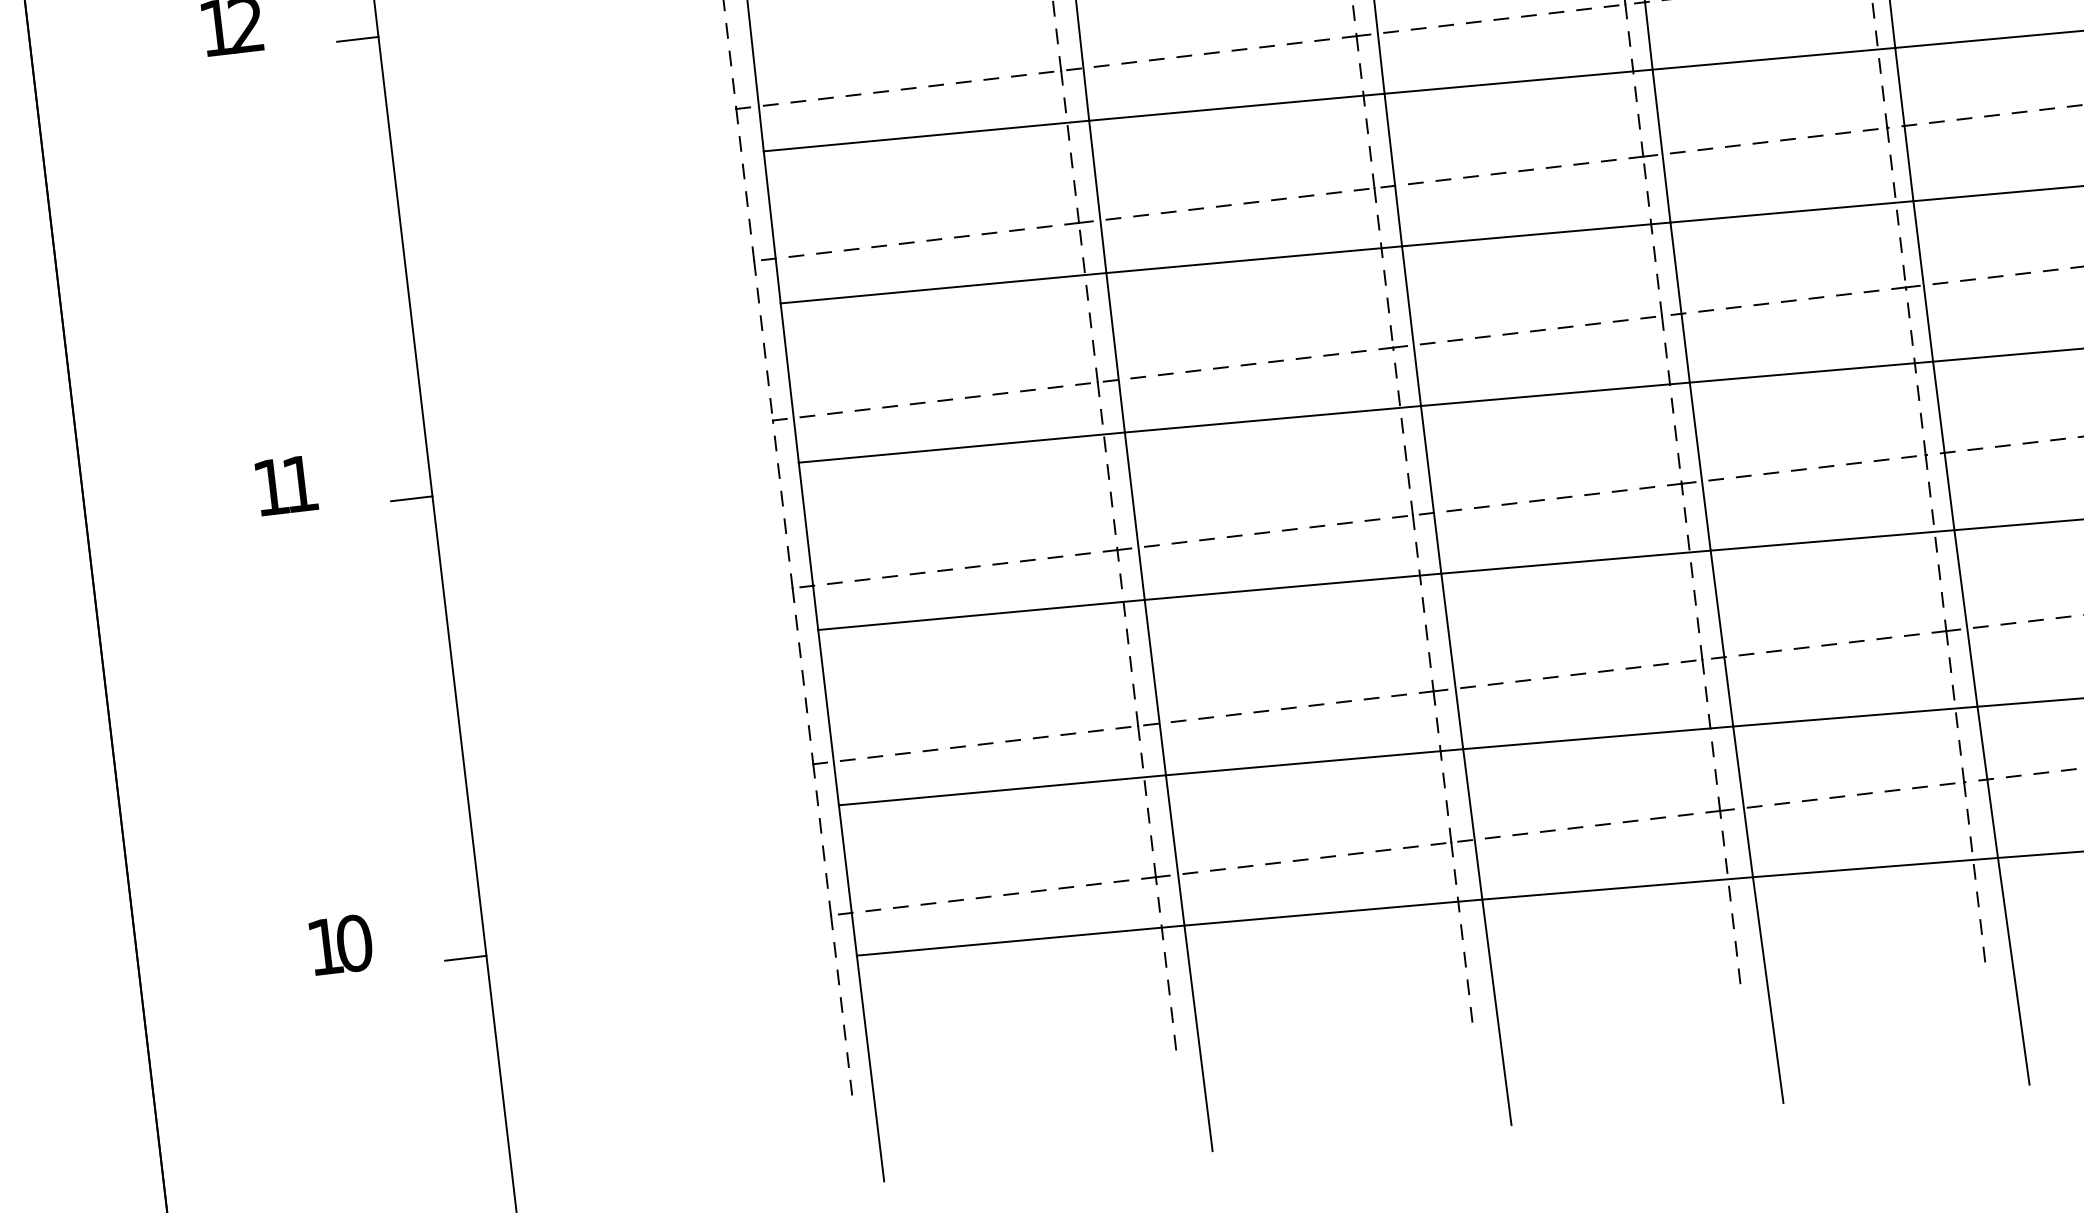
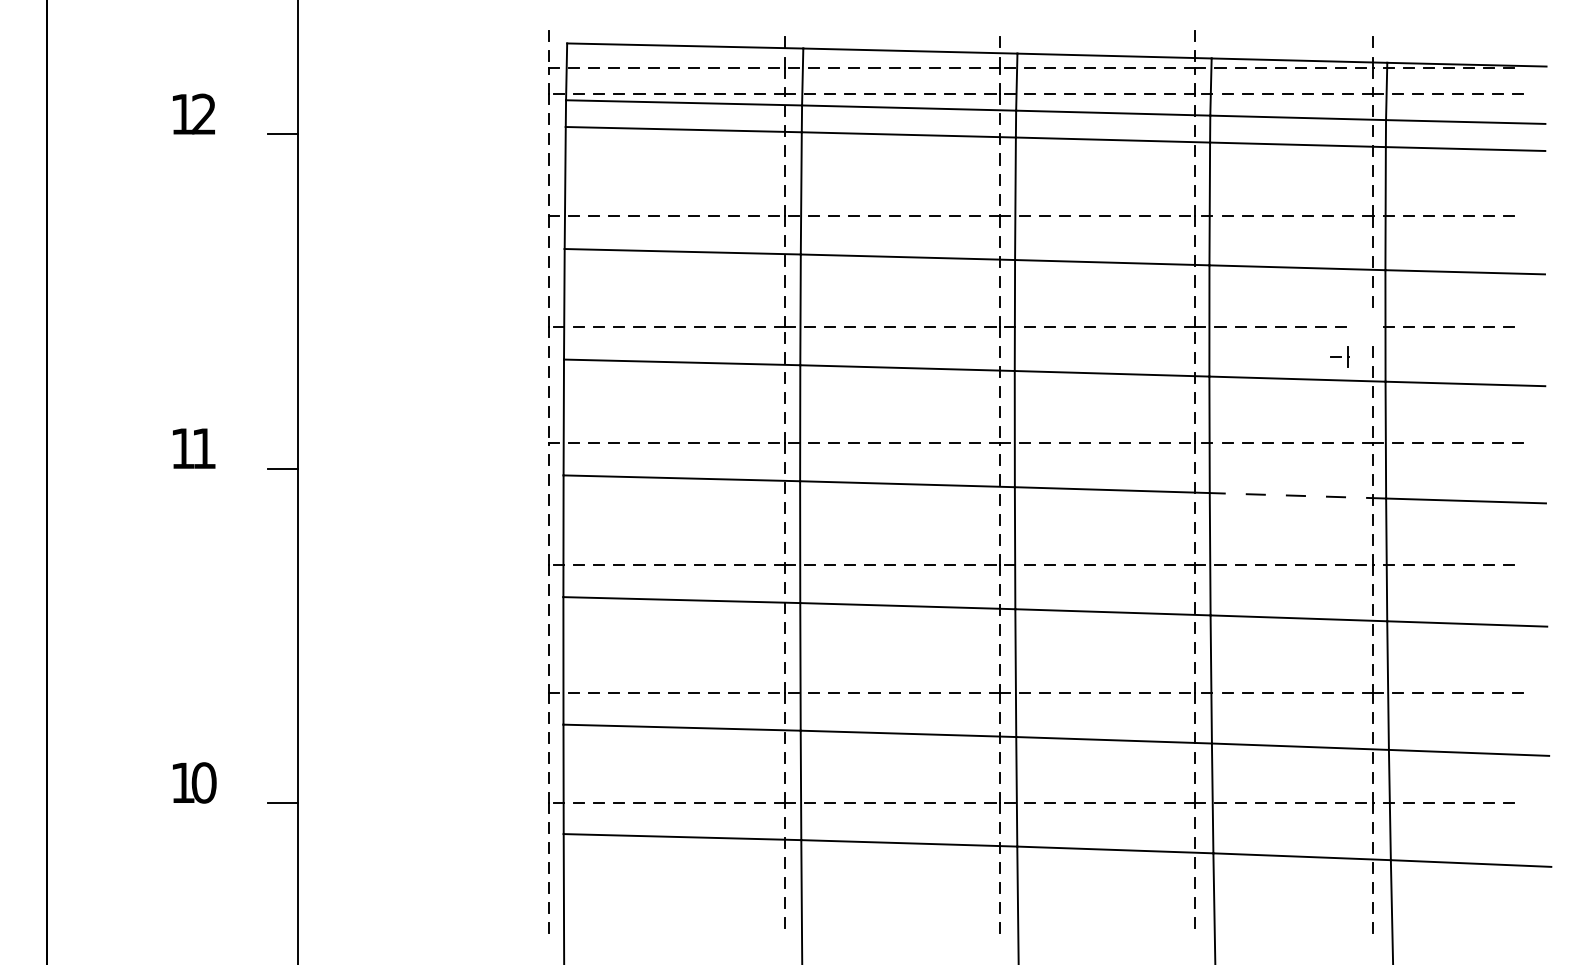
part: (1875, 128) -> (1339, 356), moved
line: (1810, 371) -> (1297, 495), solid -> dashed

